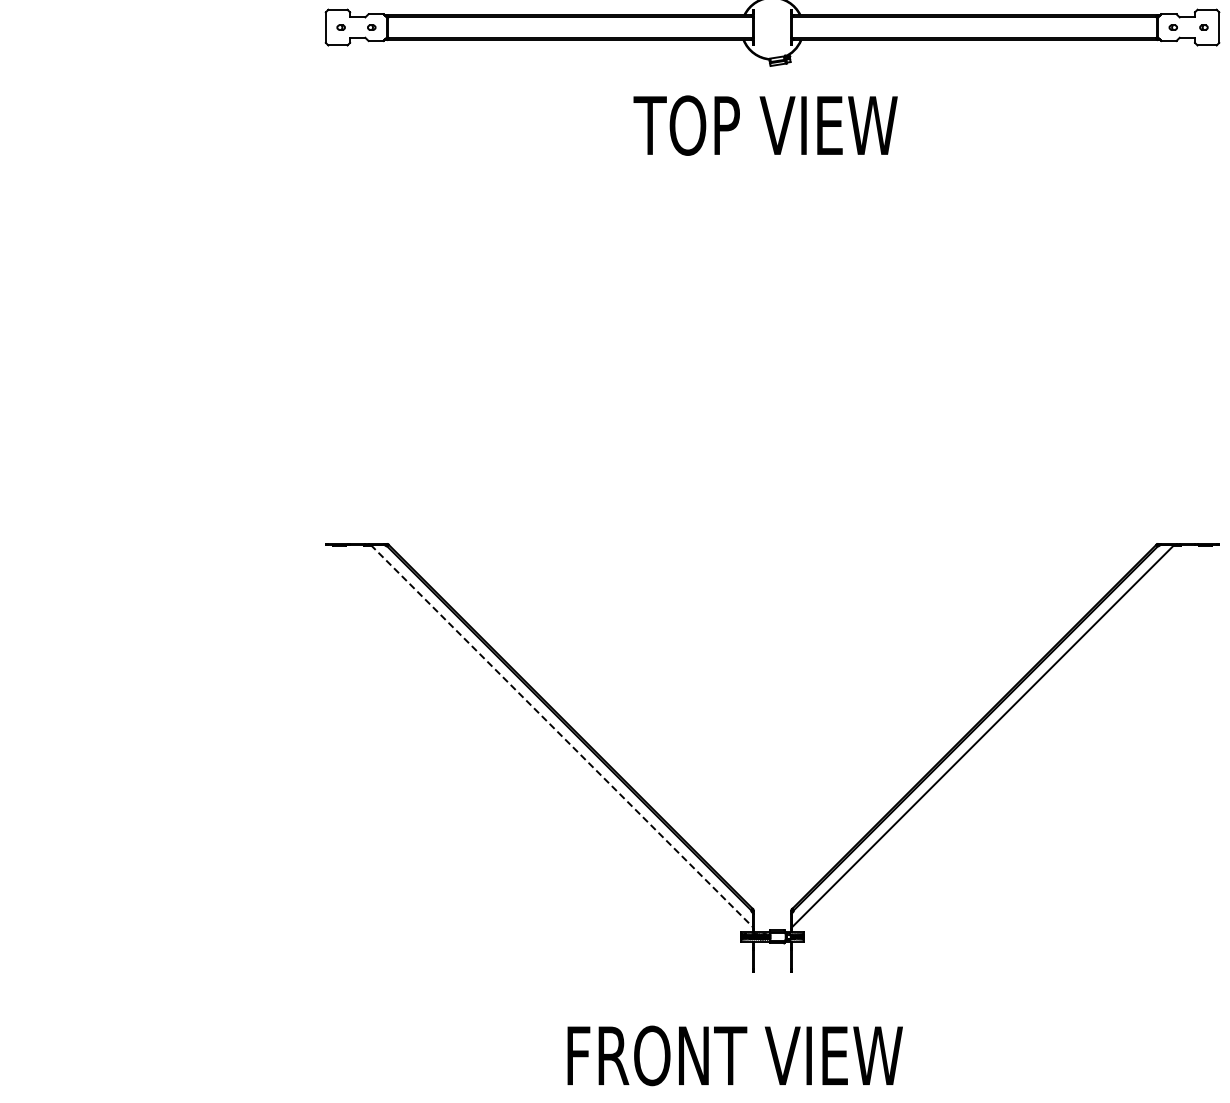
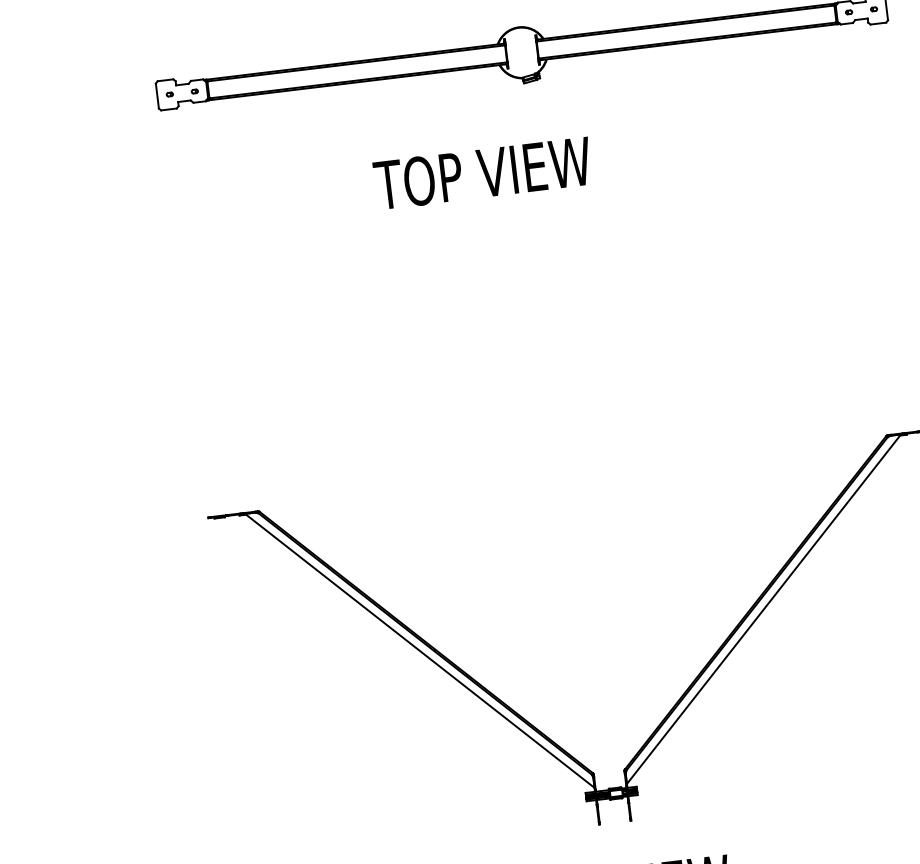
text: (765, 125) -> (482, 173), moved
line: (562, 736) -> (420, 651), dashed -> solid

